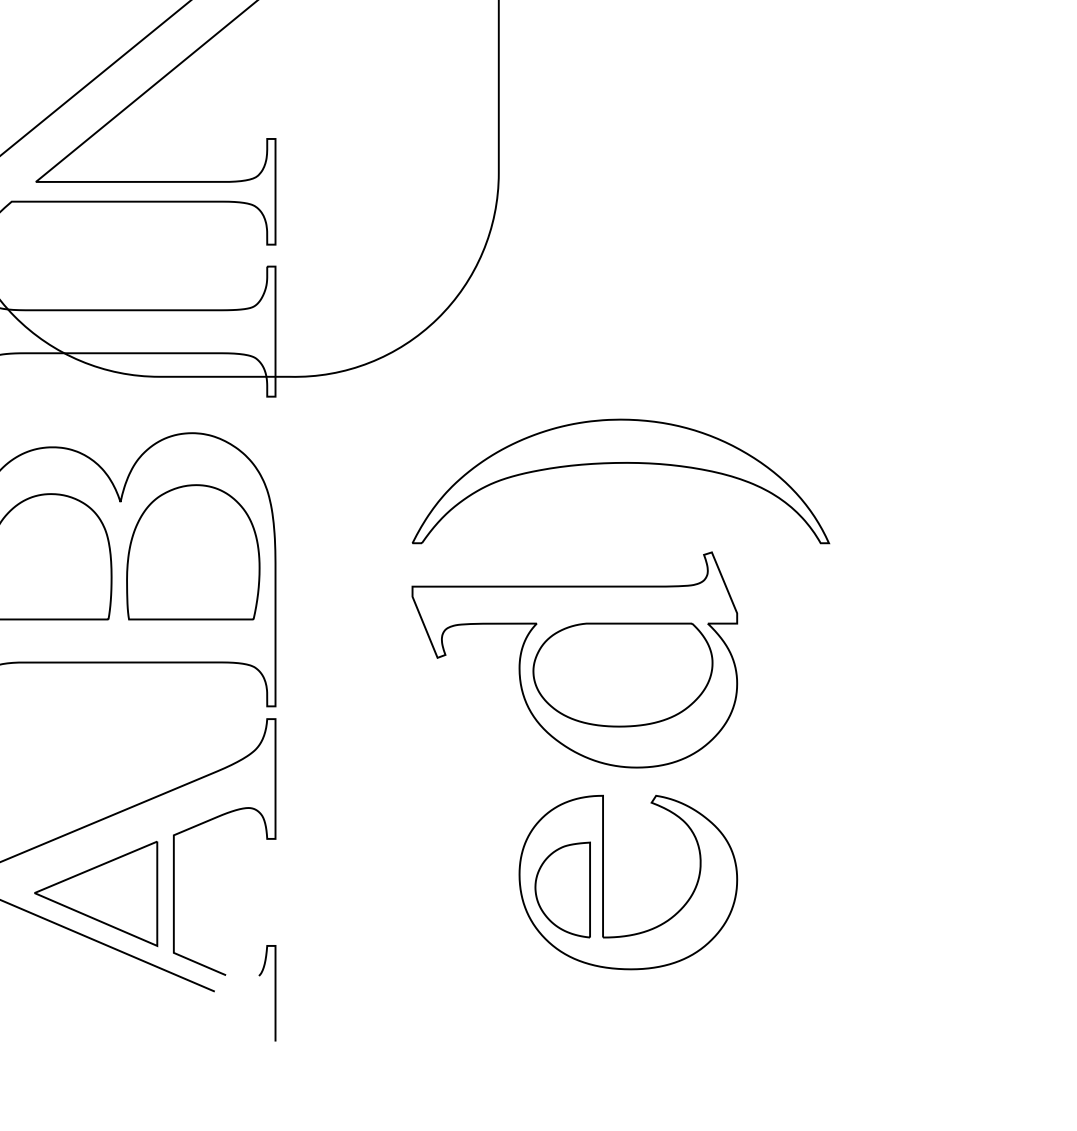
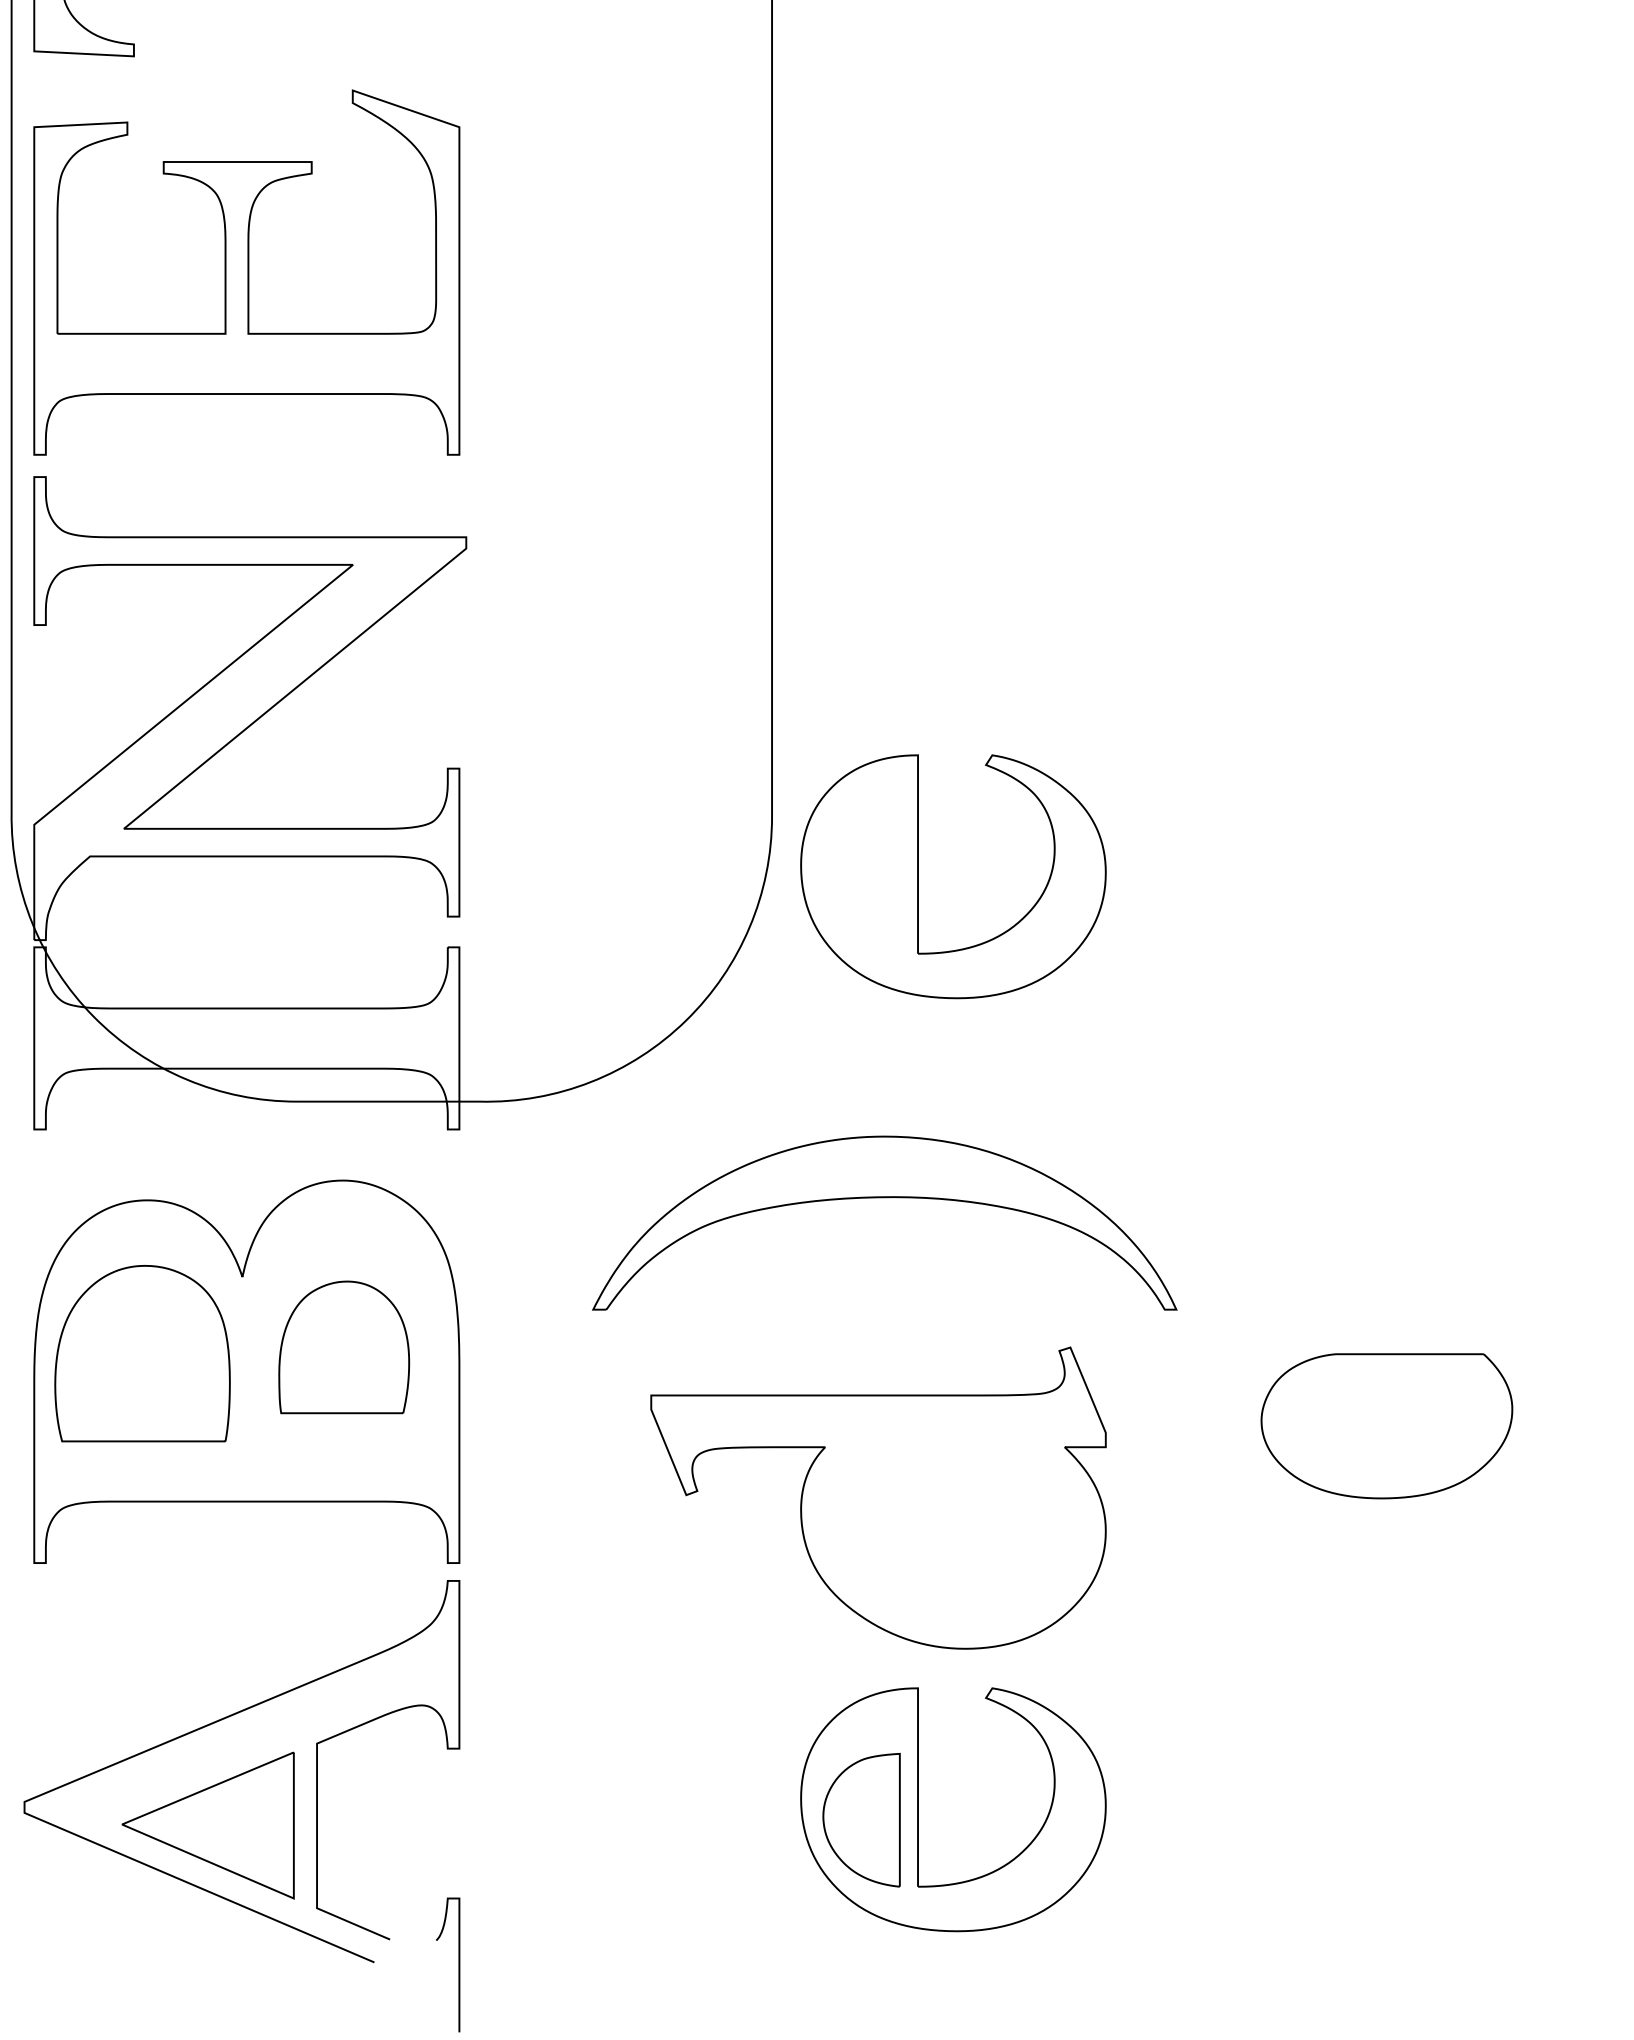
part: (603, 216) -> (918, 876), added
part: (620, 463) -> (884, 1198), moved
part: (192, 552) -> (343, 1347), size x0.7
part: (622, 675) -> (1386, 1426), moved

